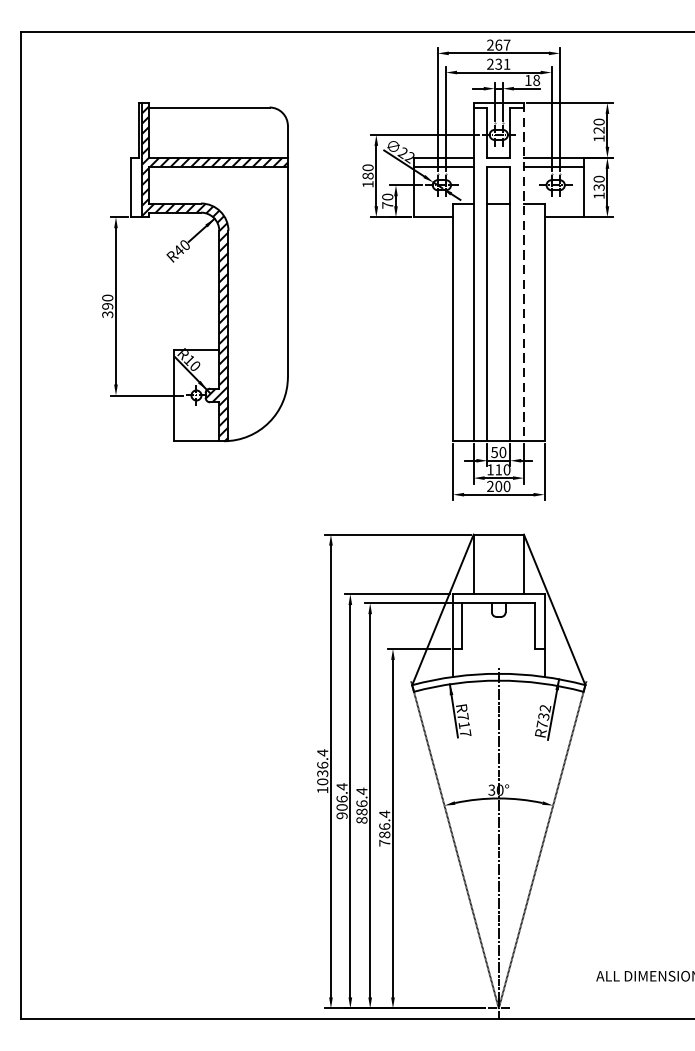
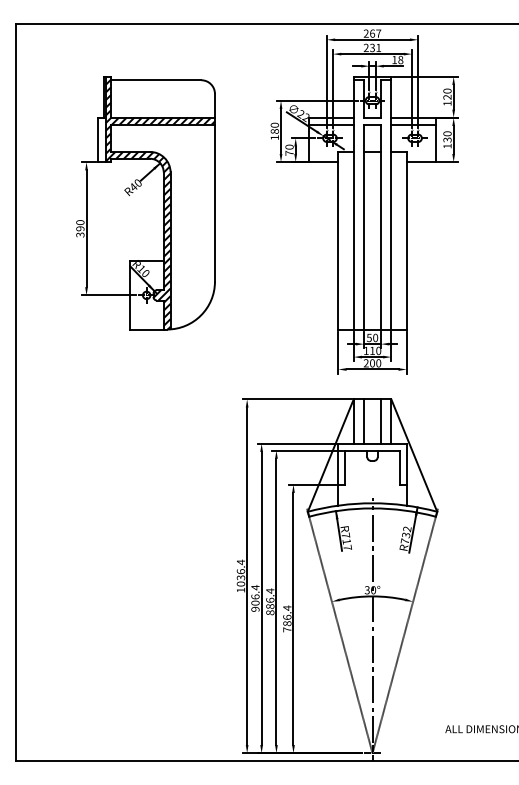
line: (524, 272) -> (391, 203), dashed -> solid
line: (486, 564) -> (363, 421), added
line: (510, 564) -> (381, 421), added

